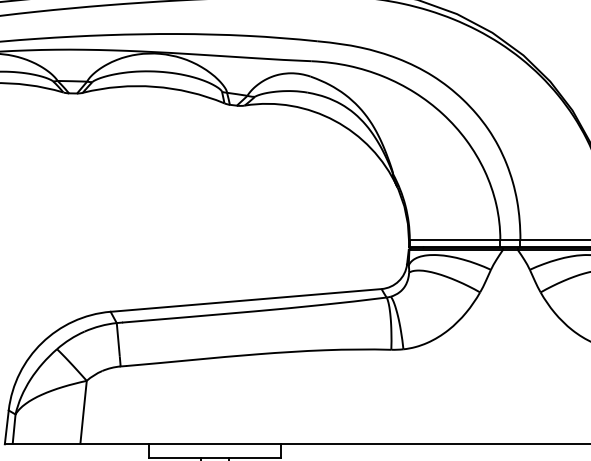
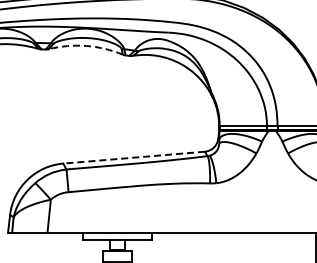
arc: (154, 85) -> (86, 45), solid -> dashed
line: (244, 300) -> (133, 157), solid -> dashed

